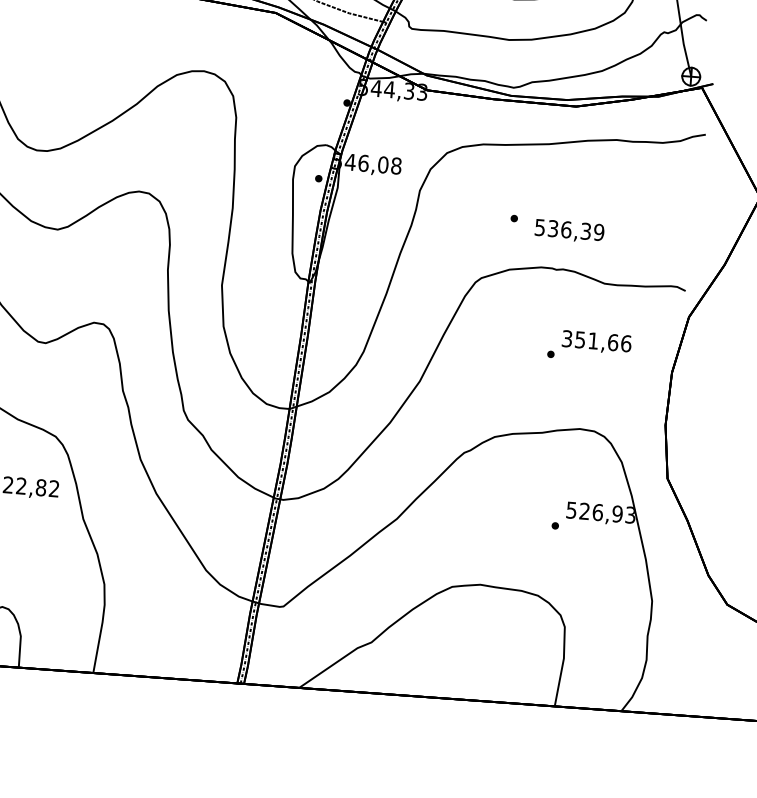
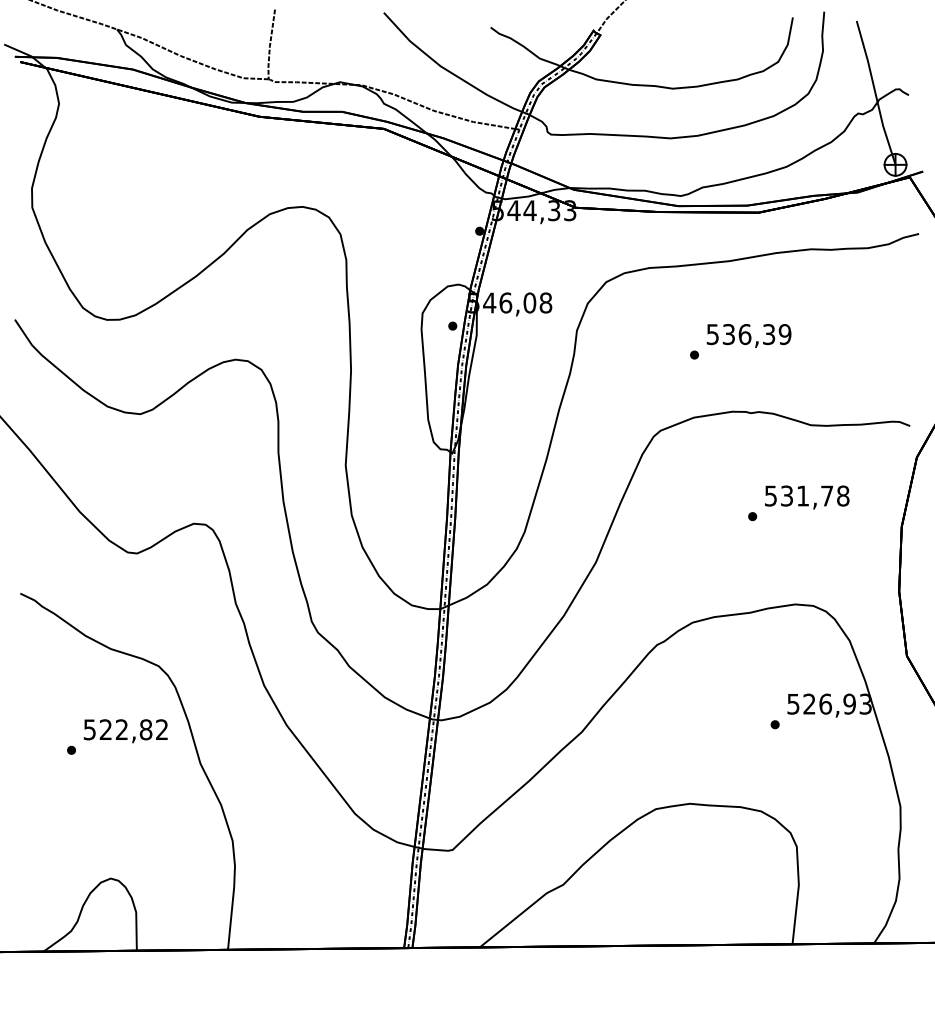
text: (569, 230) -> (748, 335), moved
text: (597, 340) -> (807, 495), 351,66 -> 531,78

